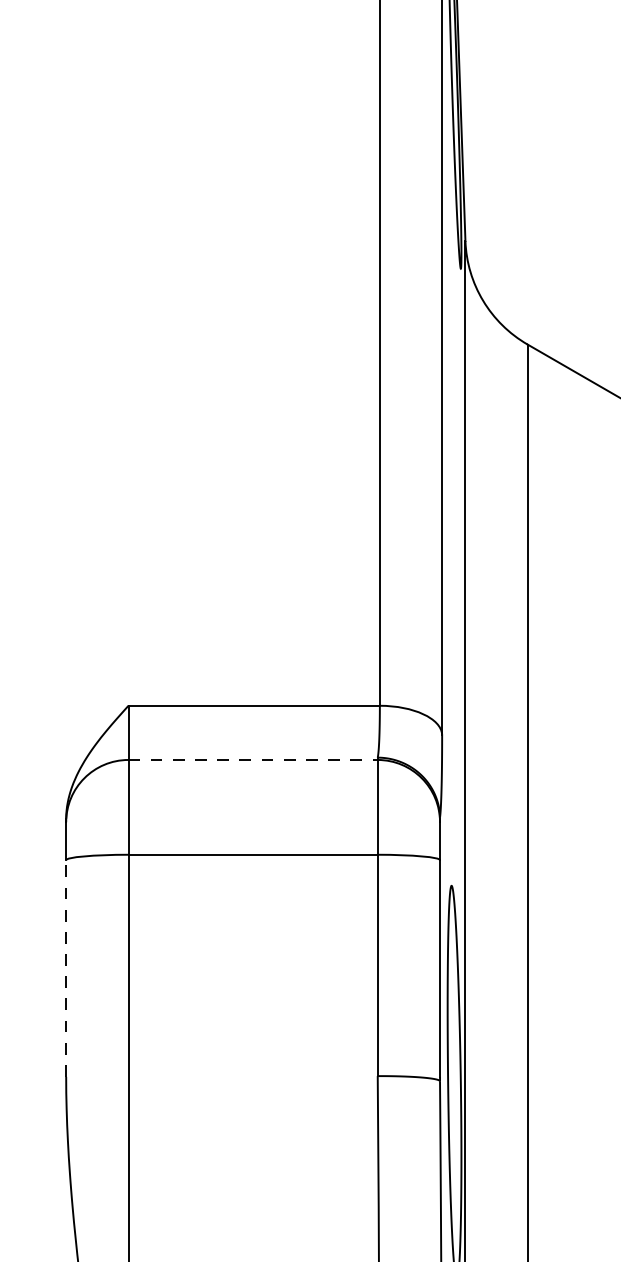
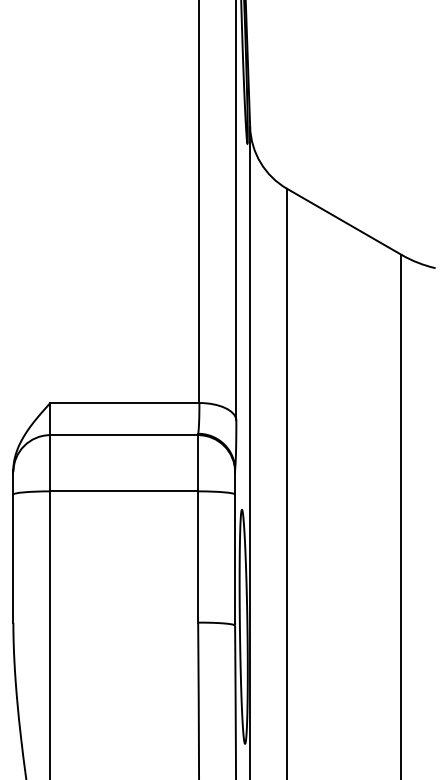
line: (253, 760) -> (124, 435), dashed -> solid
line: (66, 967) -> (13, 558), dashed -> solid

